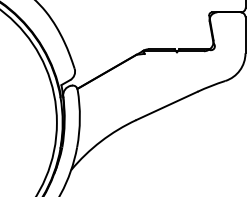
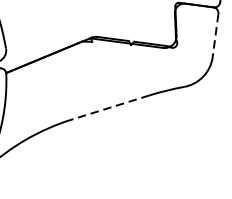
line: (245, 35) -> (215, 35), solid -> dashed
line: (167, 105) -> (111, 107), solid -> dashed

